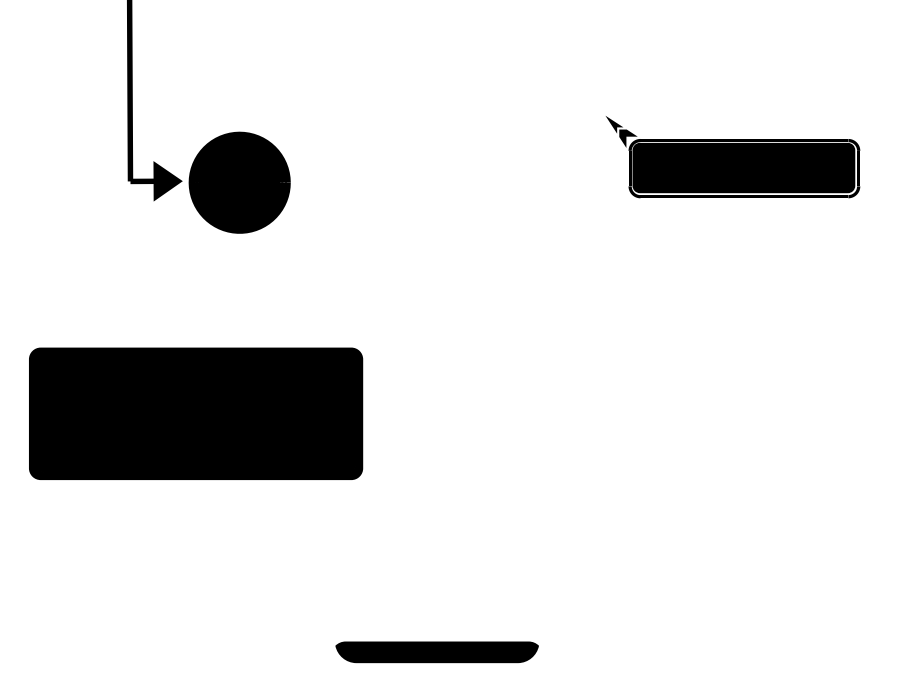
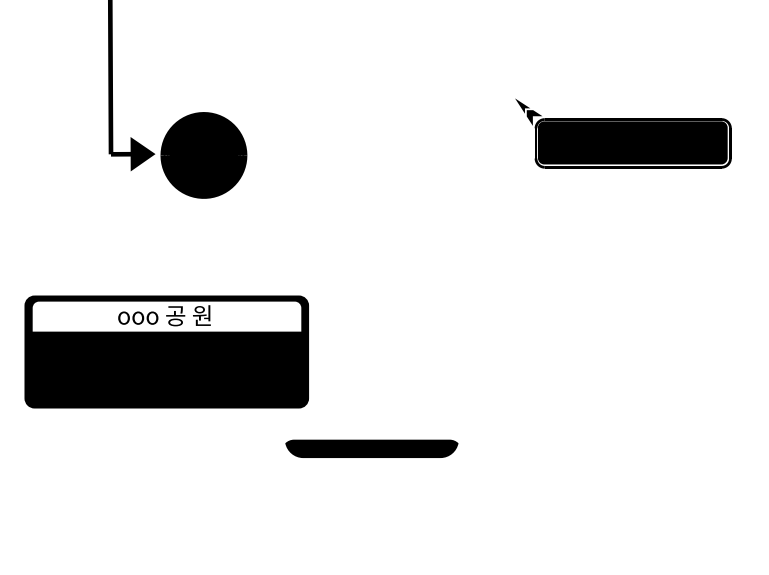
fill: (195, 372) -> (166, 316), removed
part: (436, 651) -> (371, 448), moved

